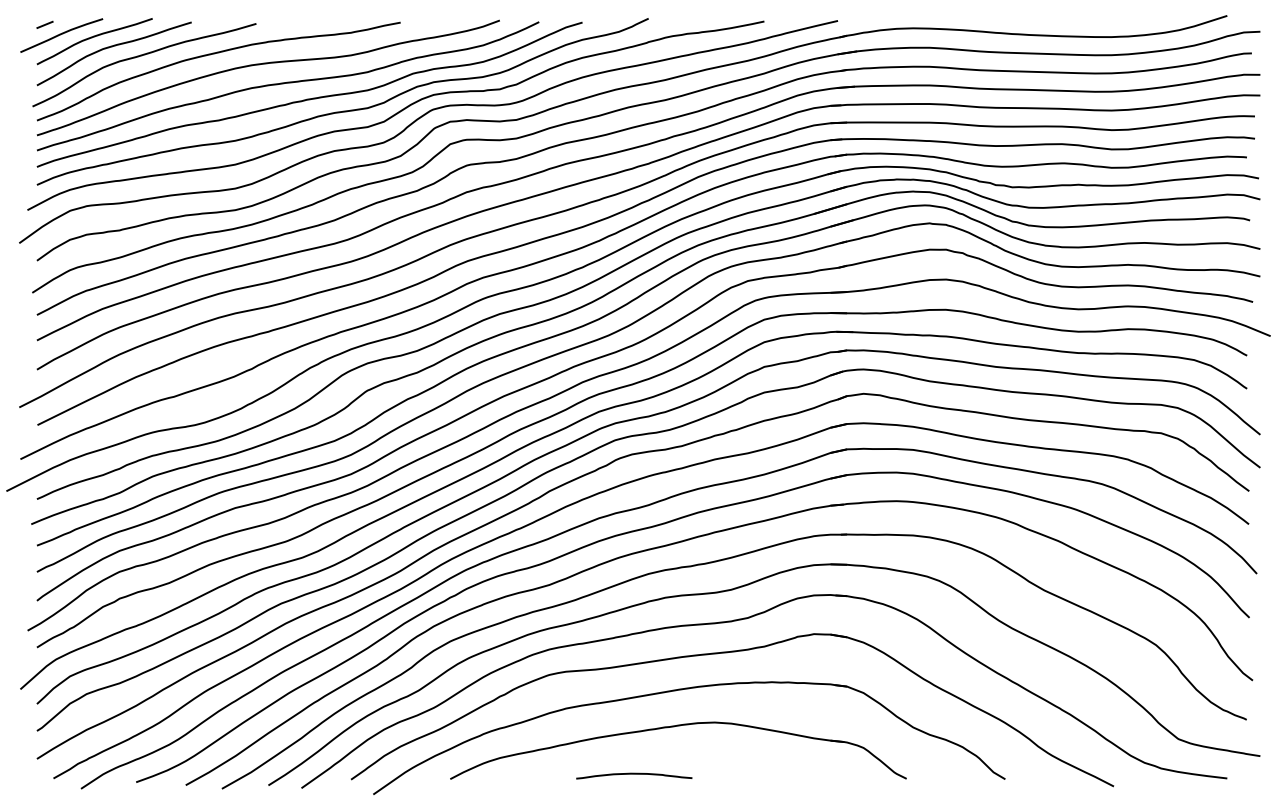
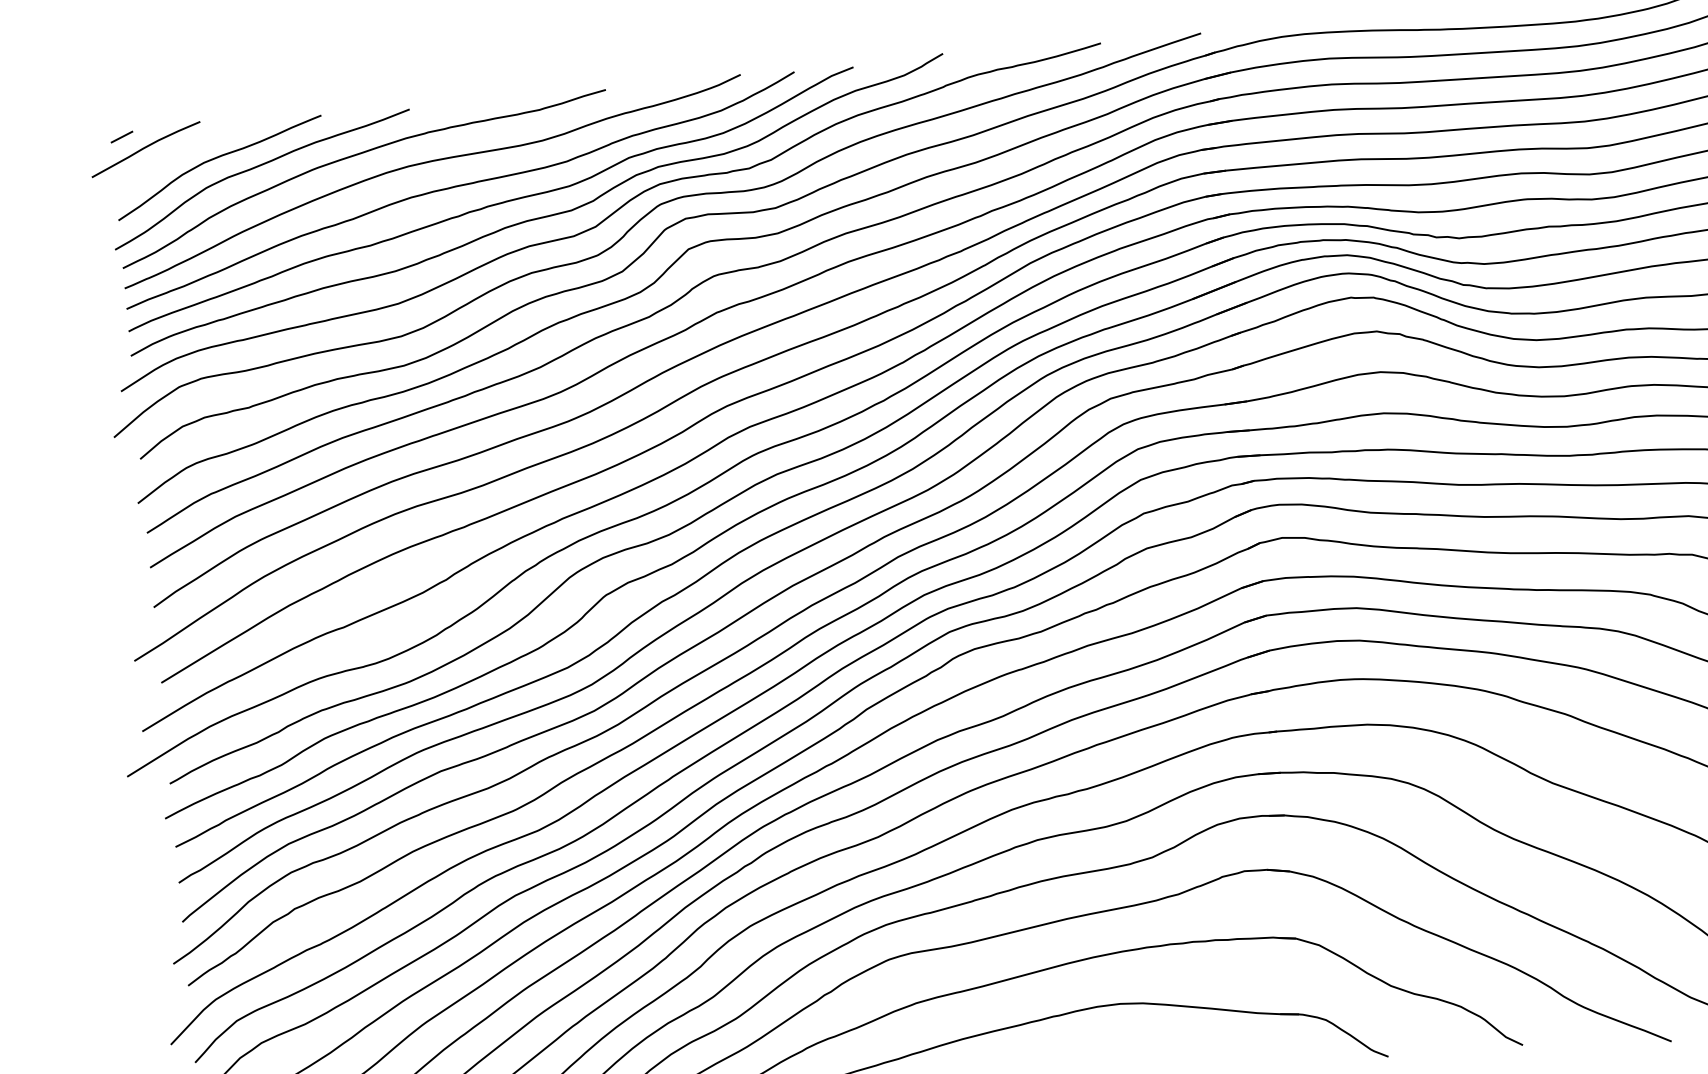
curve: (92, 38) -> (188, 149), removed

